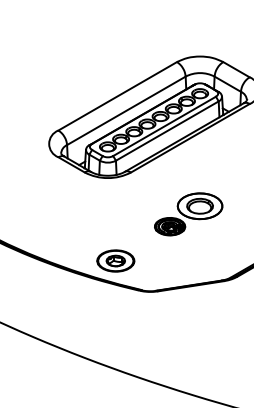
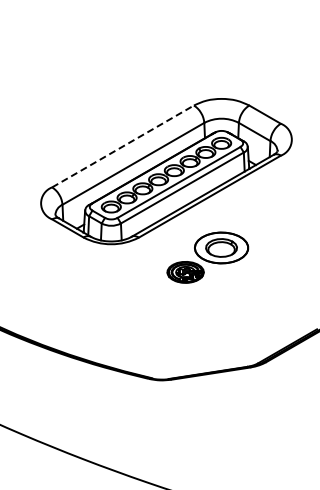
line: (118, 96) -> (123, 146), solid -> dashed
part: (188, 214) -> (207, 257), moved
part: (115, 261) -> (120, 343), removed

